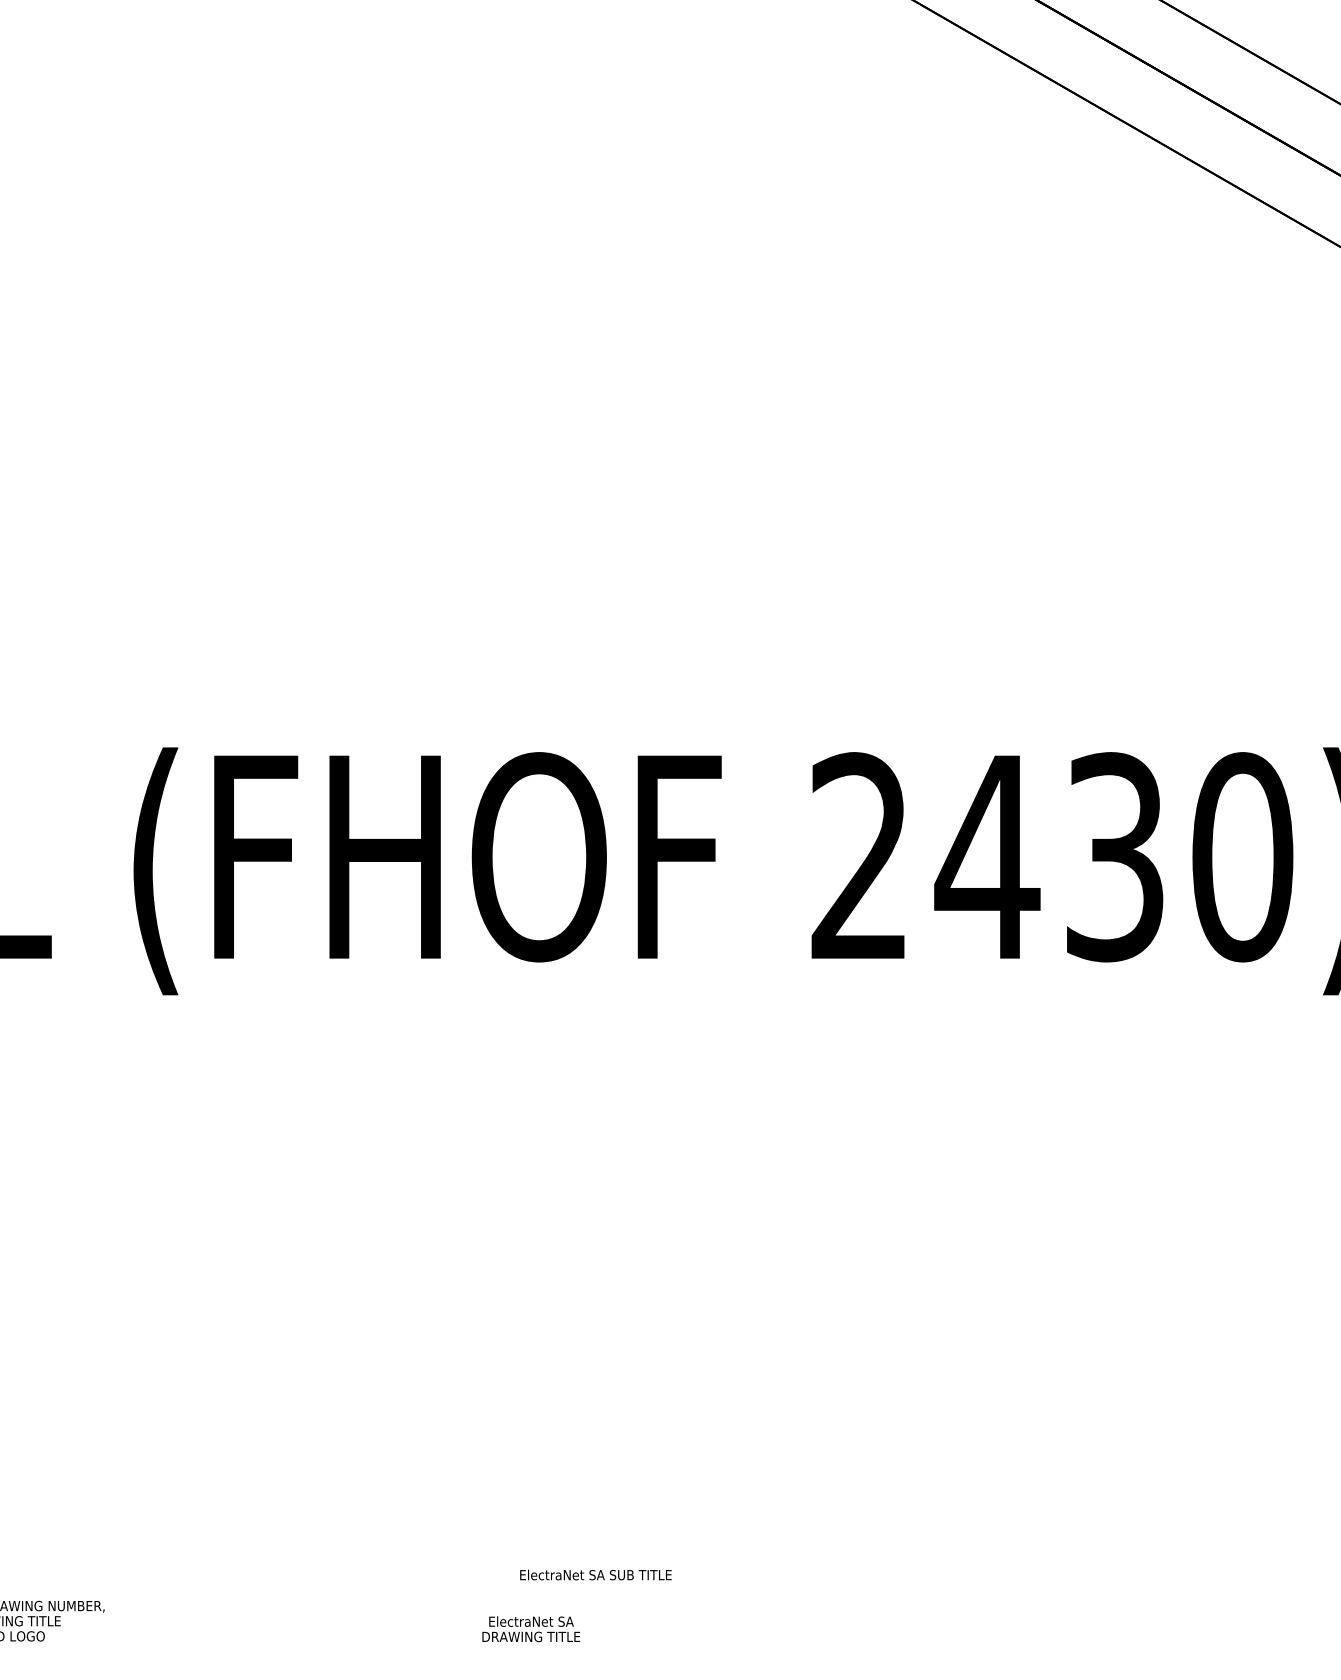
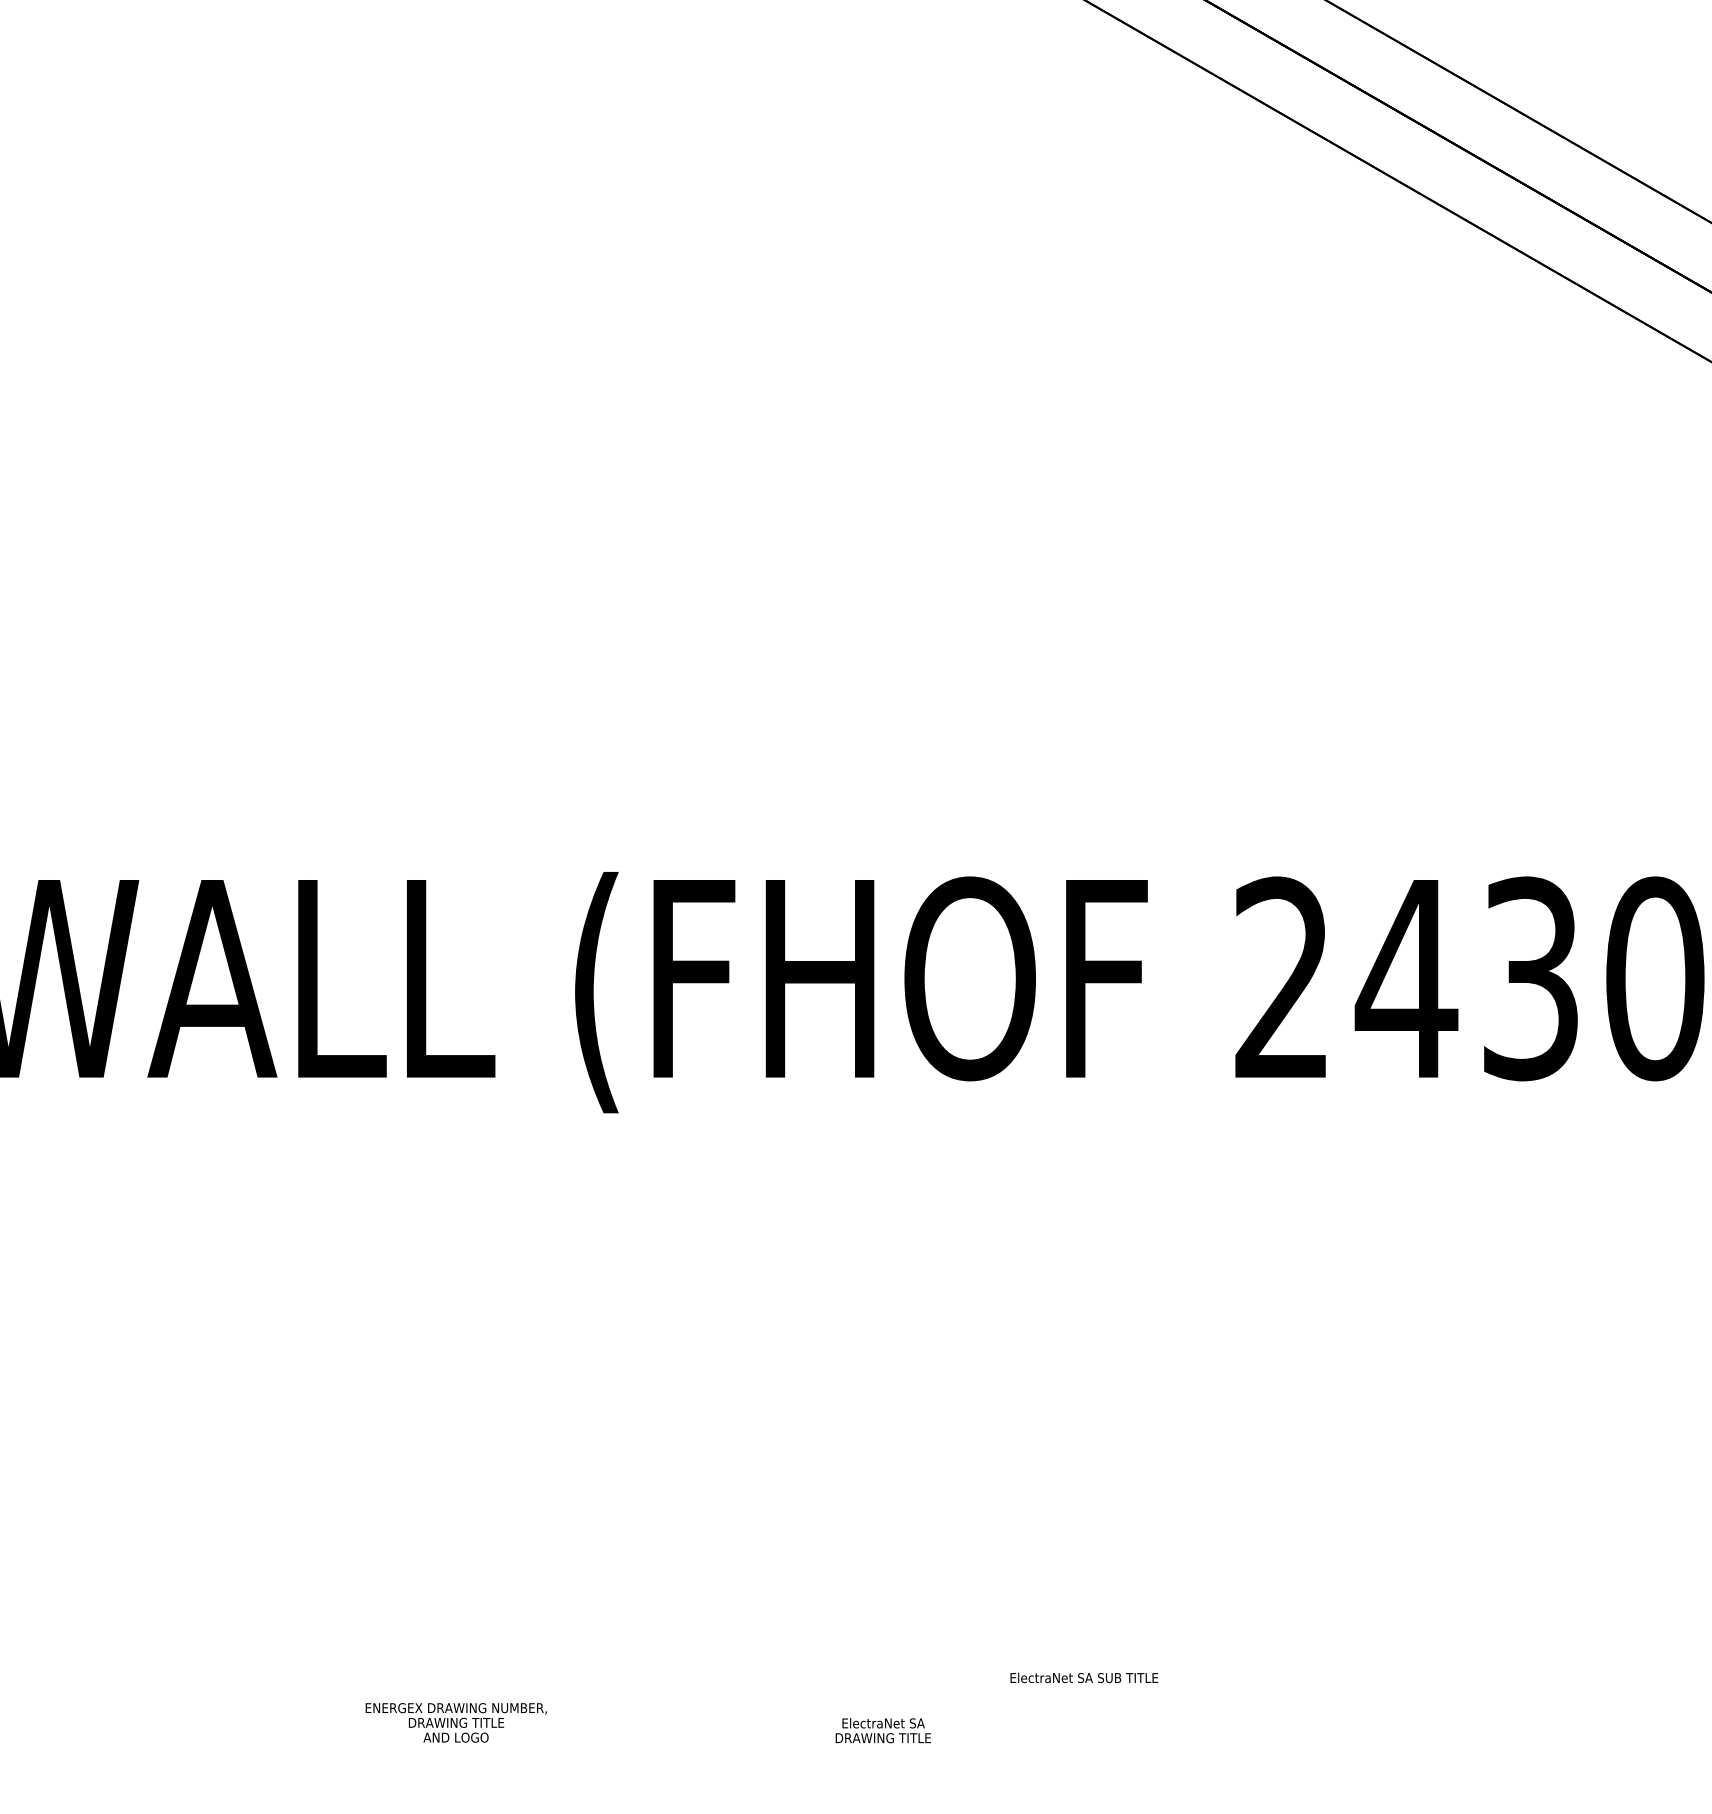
text: (596, 1574) -> (1084, 1677), moved
text: (530, 1629) -> (882, 1730), moved

